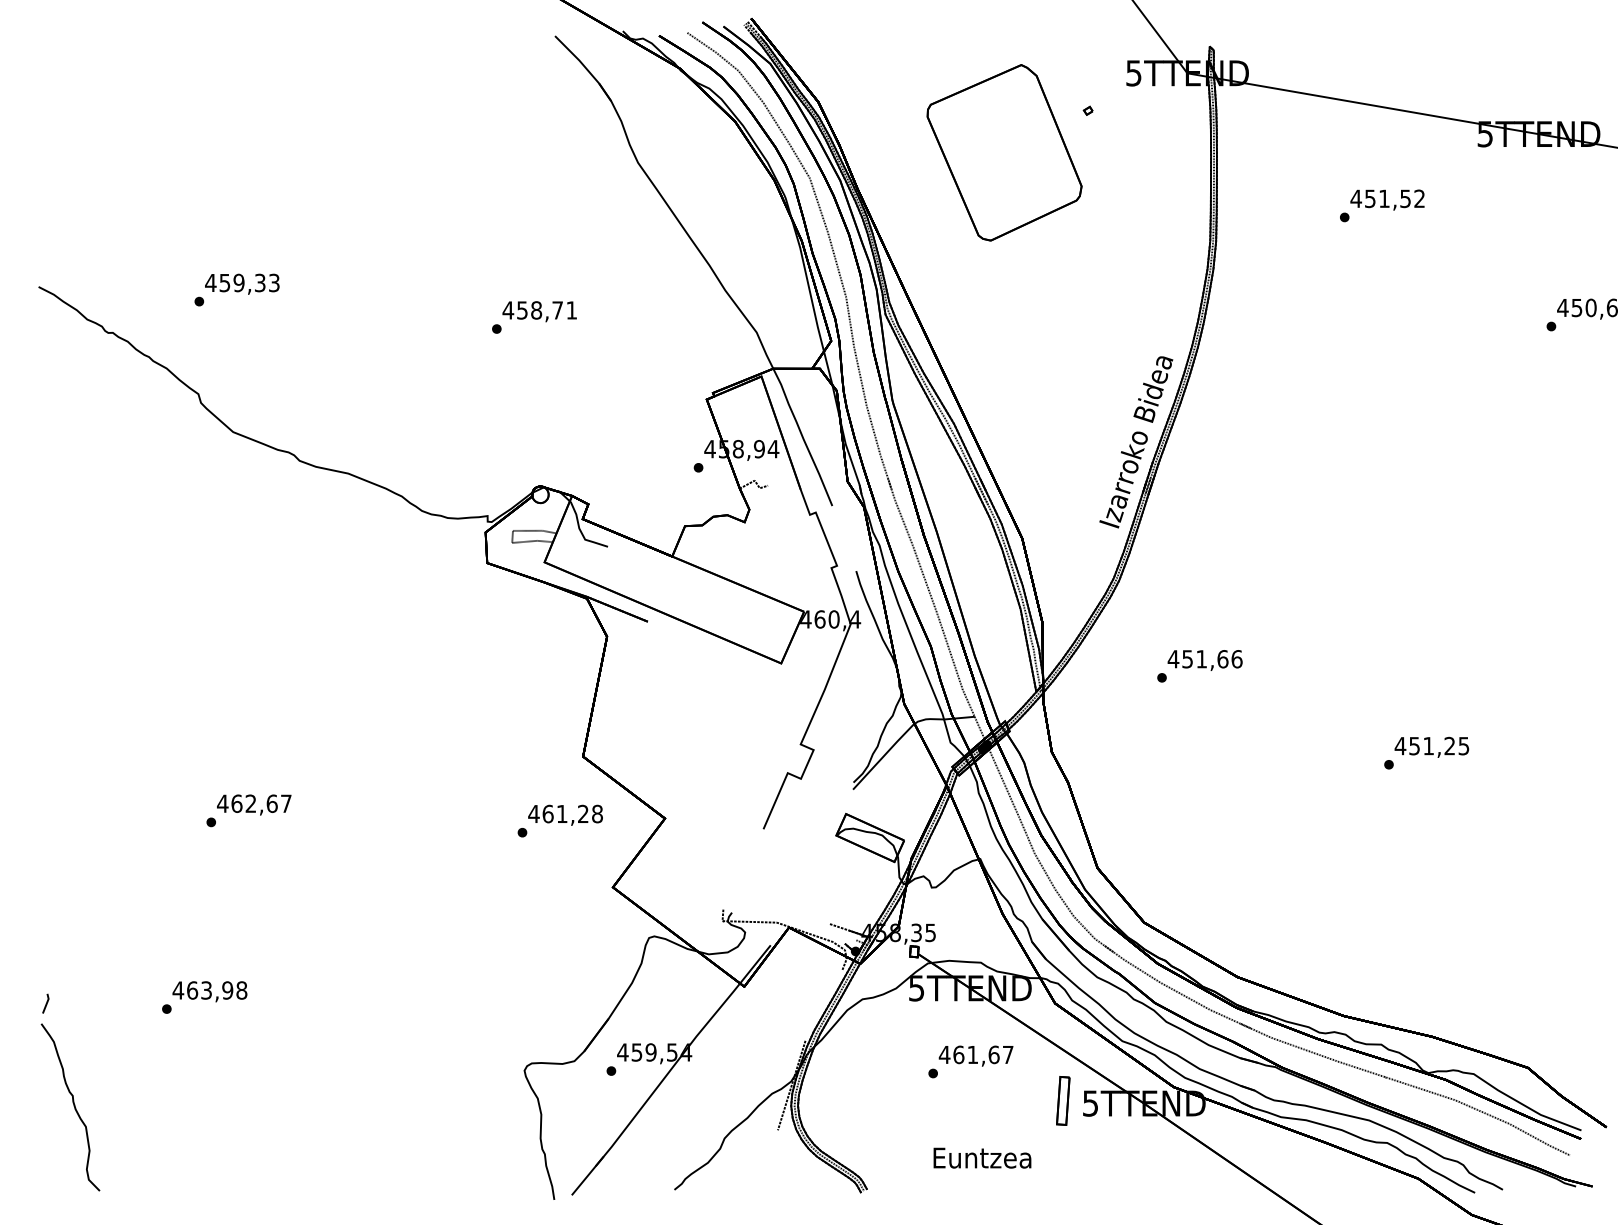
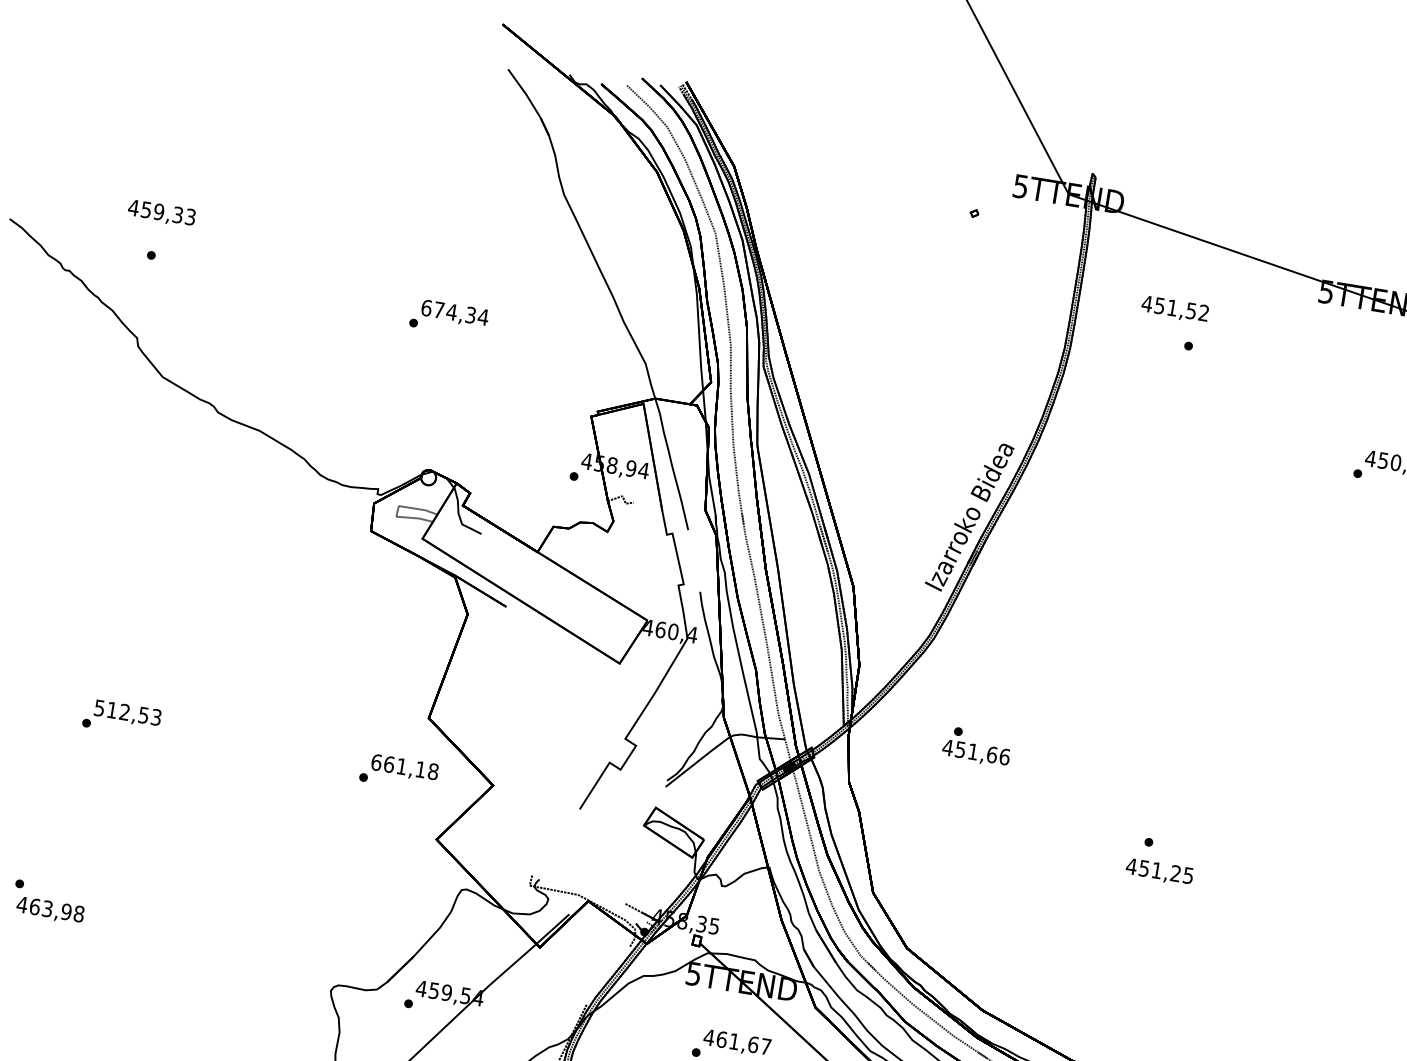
part: (1004, 152) -> (893, 238), removed
text: (1387, 199) -> (1175, 309), moved
text: (242, 283) -> (162, 212), moved
text: (539, 310) -> (454, 312), 458,71 -> 674,34
text: (1204, 660) -> (975, 753), moved
text: (1431, 746) -> (1159, 871), moved
text: (254, 803) -> (127, 712), 462,67 -> 512,53
text: (558, 813) -> (398, 765), 461,28 -> 661,18
text: (209, 991) -> (50, 910), moved

